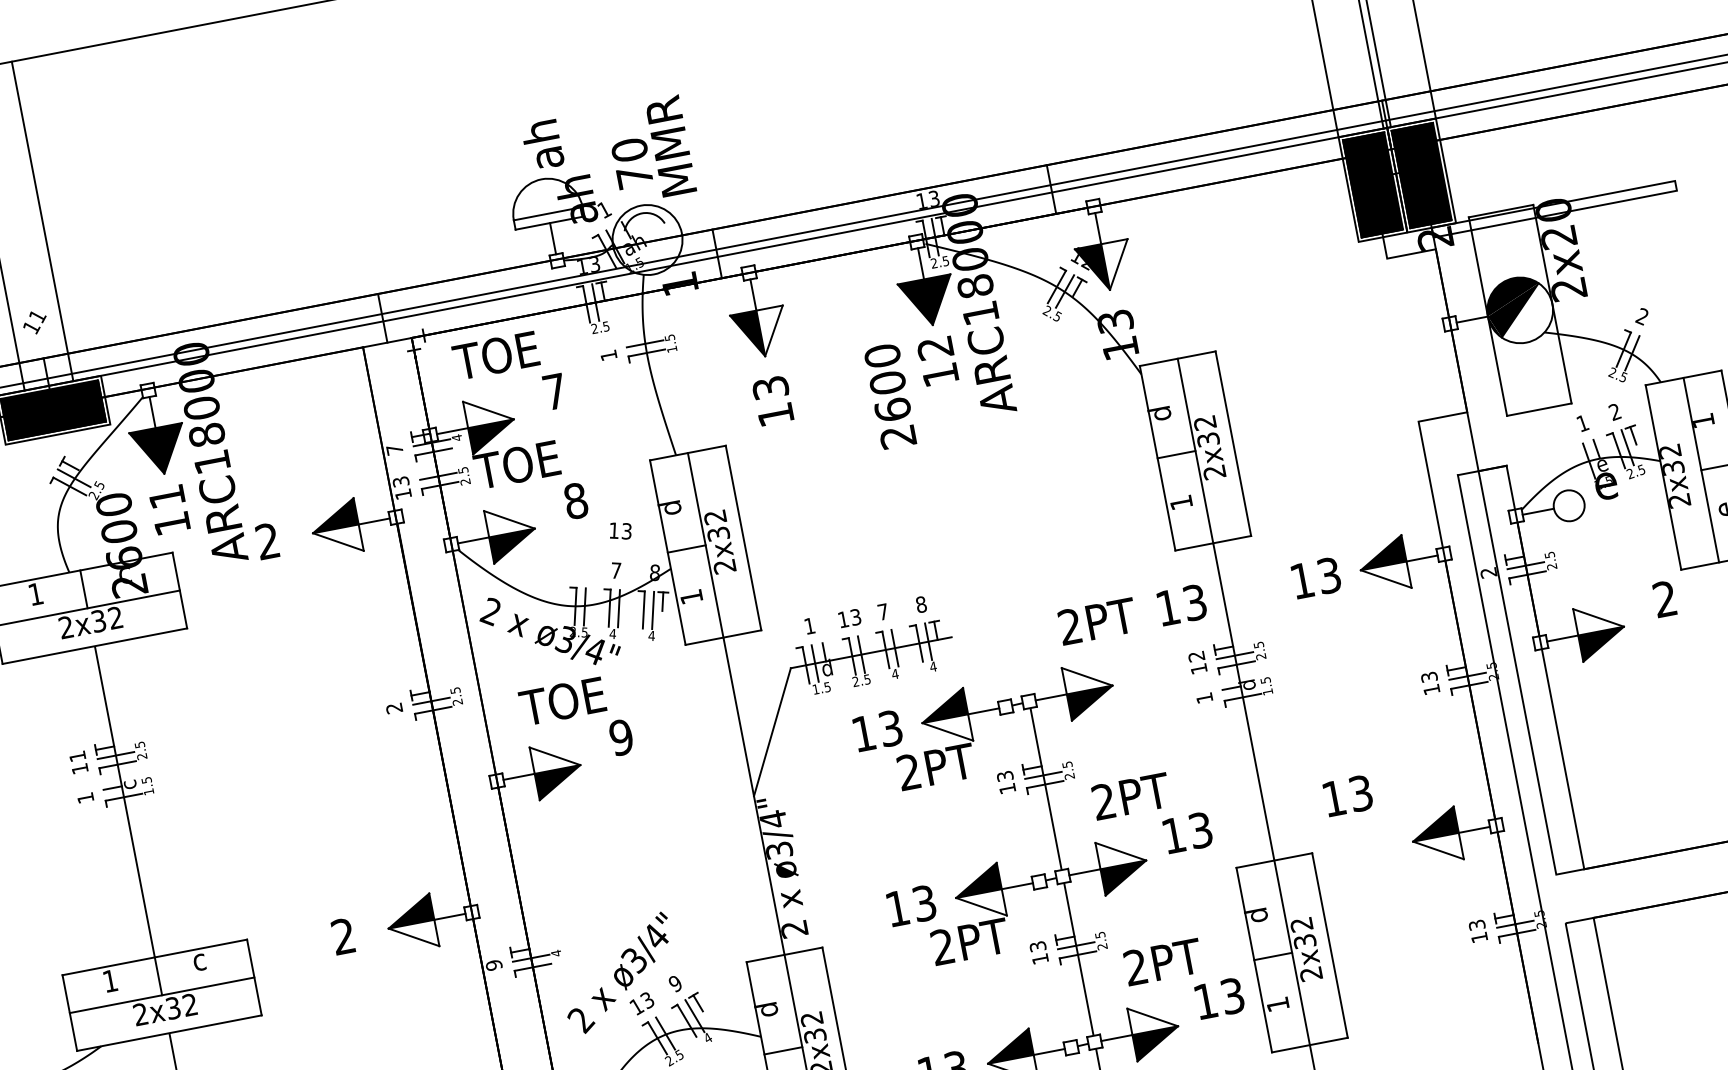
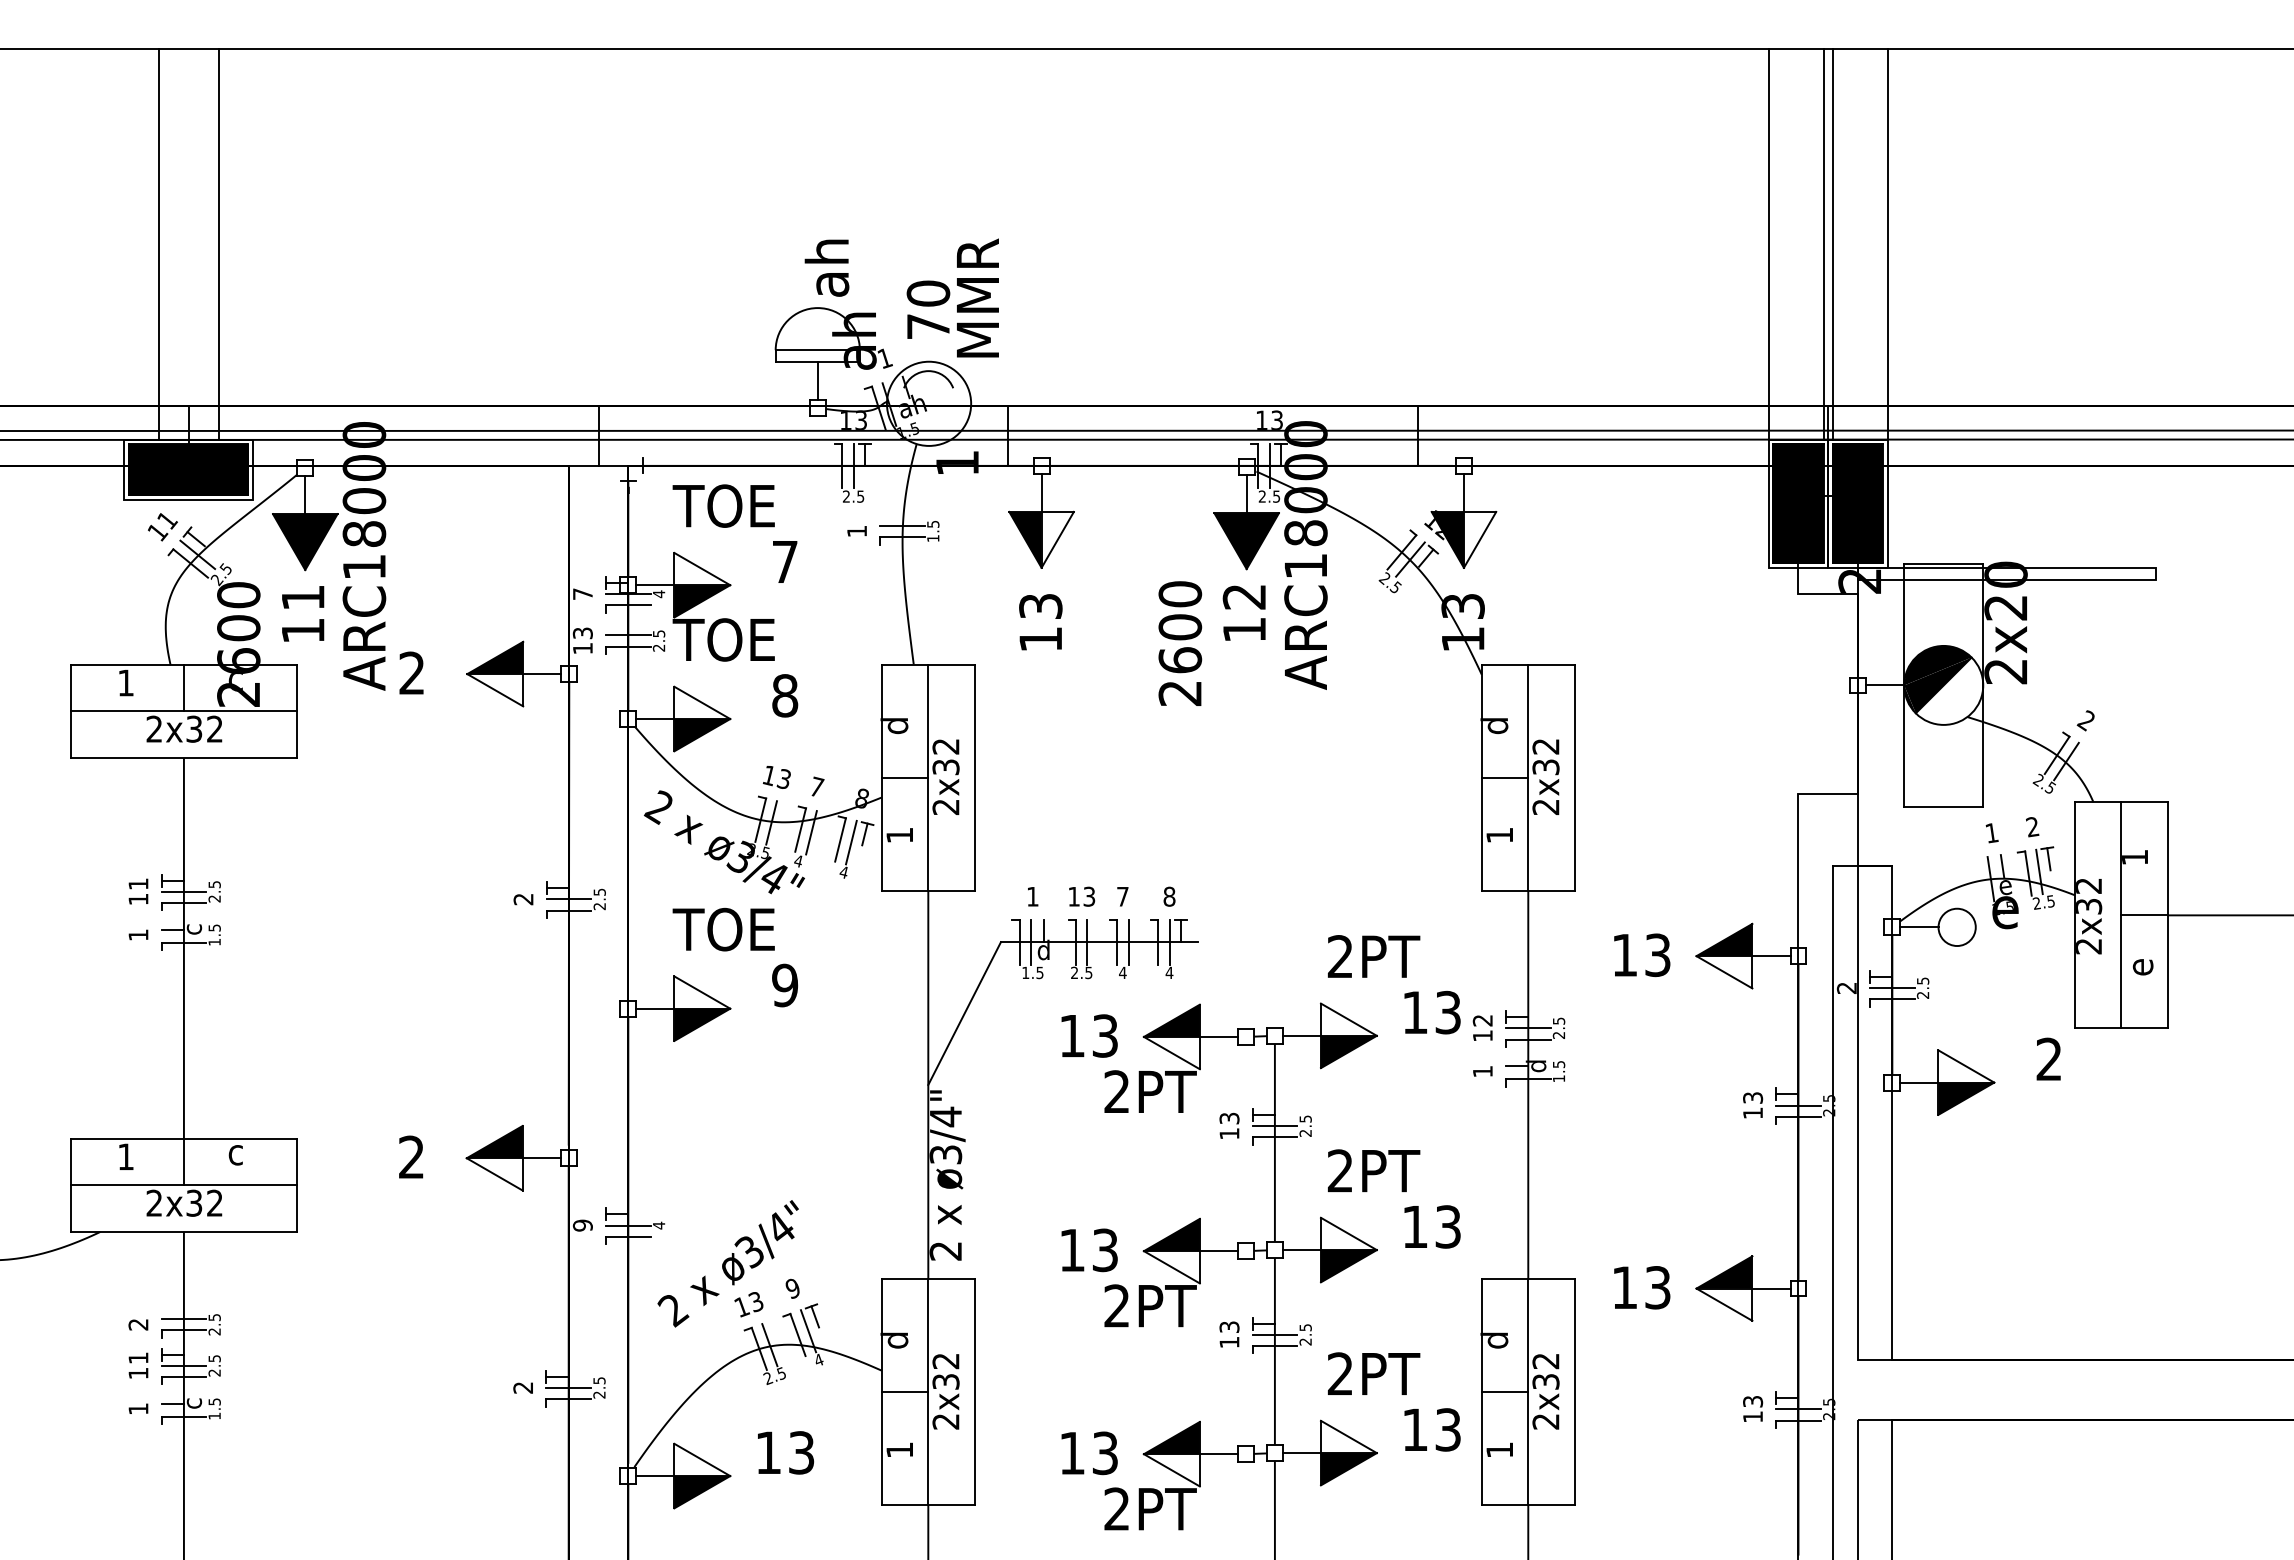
text: (34, 323) -> (162, 527), moved
text: (620, 531) -> (776, 777), moved
text: (1182, 605) -> (1432, 1012), moved
text: (1348, 795) -> (1642, 1287), moved

